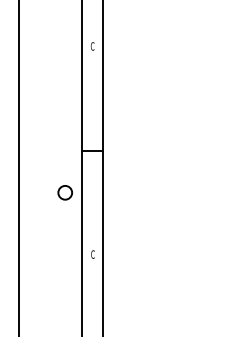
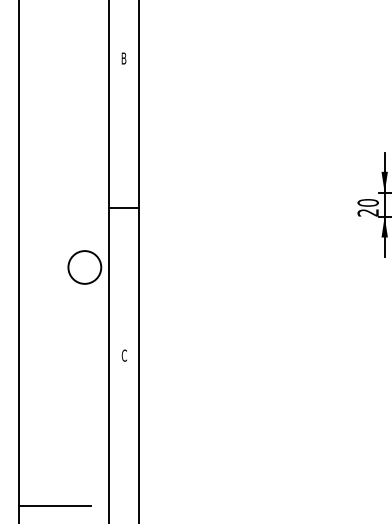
text: (92, 46) -> (123, 58), C -> B
circle: (65, 192) -> (84, 267), size x1.67

